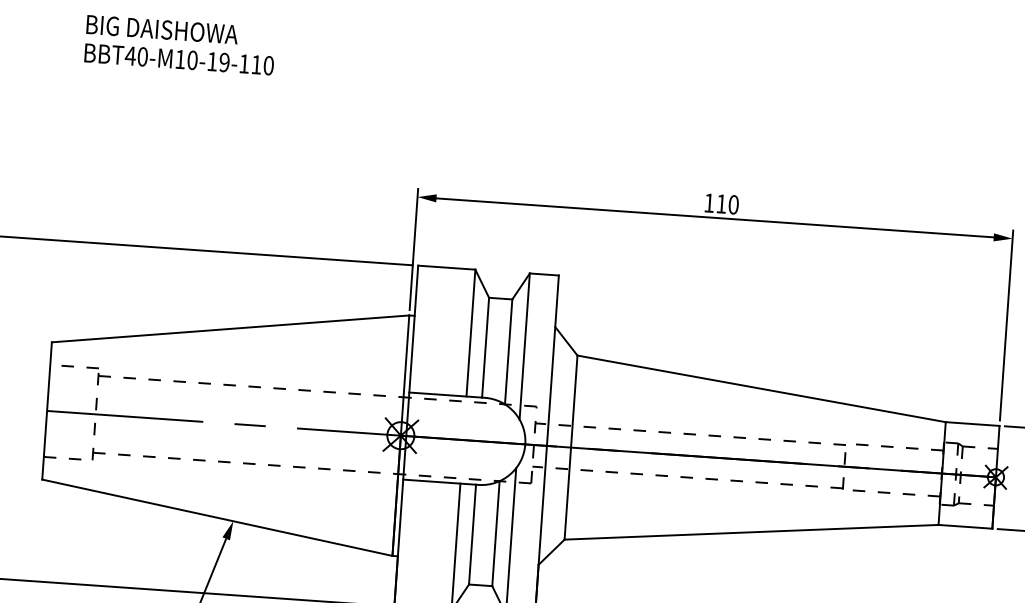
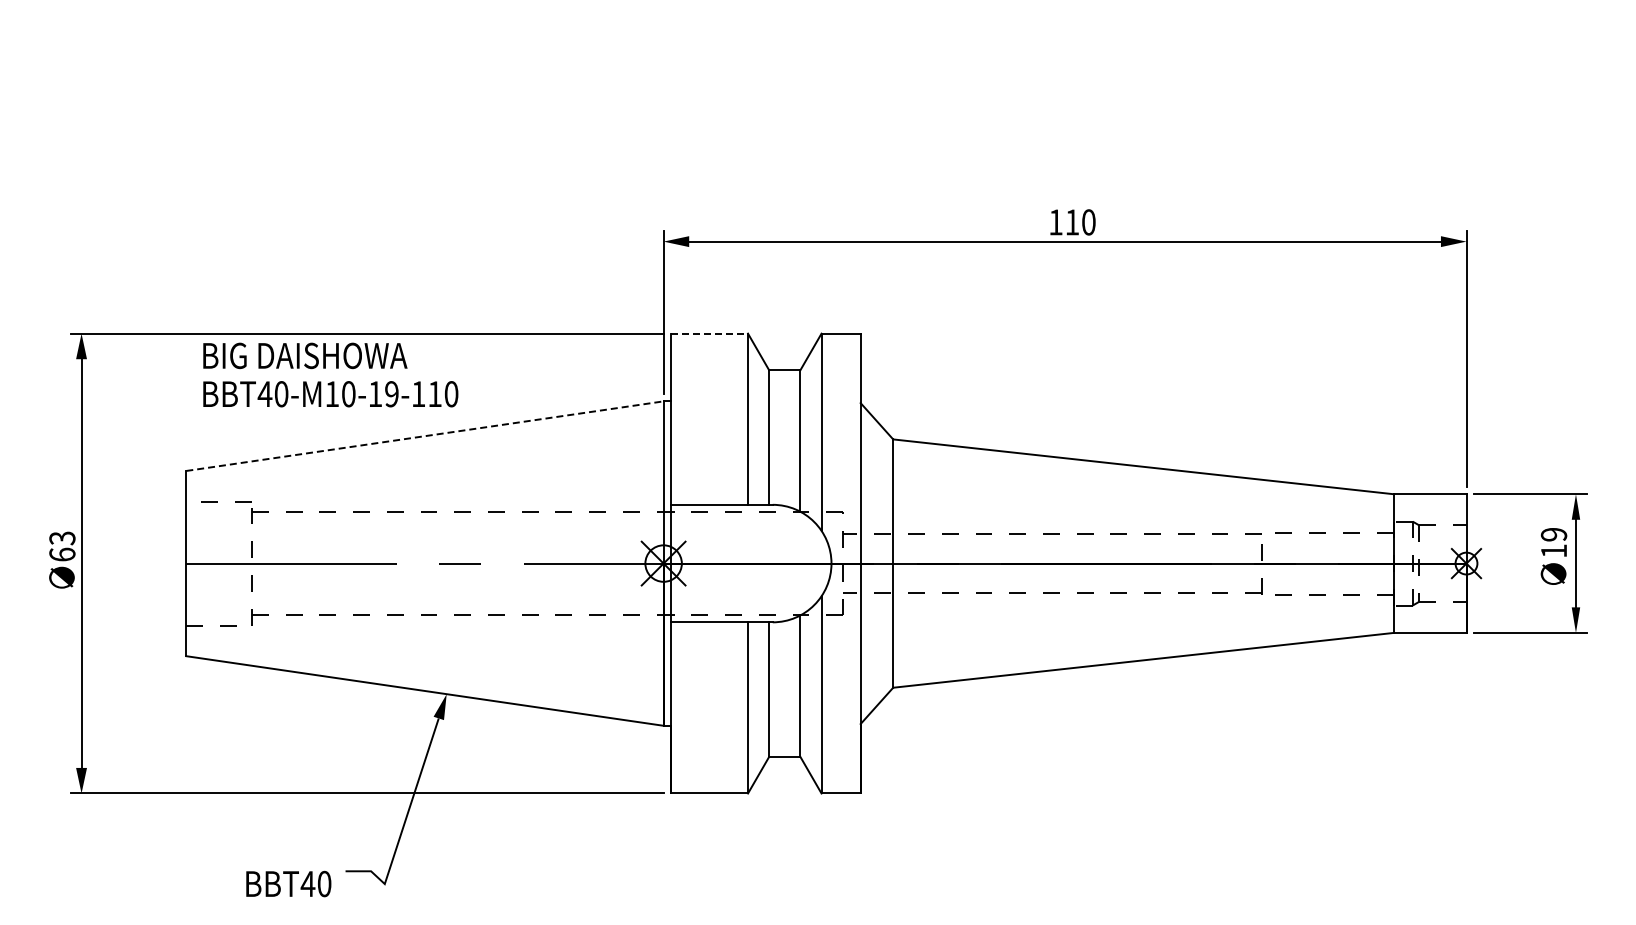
text: (180, 44) -> (330, 374), moved
line: (446, 267) -> (709, 333), solid -> dashed
line: (230, 329) -> (425, 436), solid -> dashed

